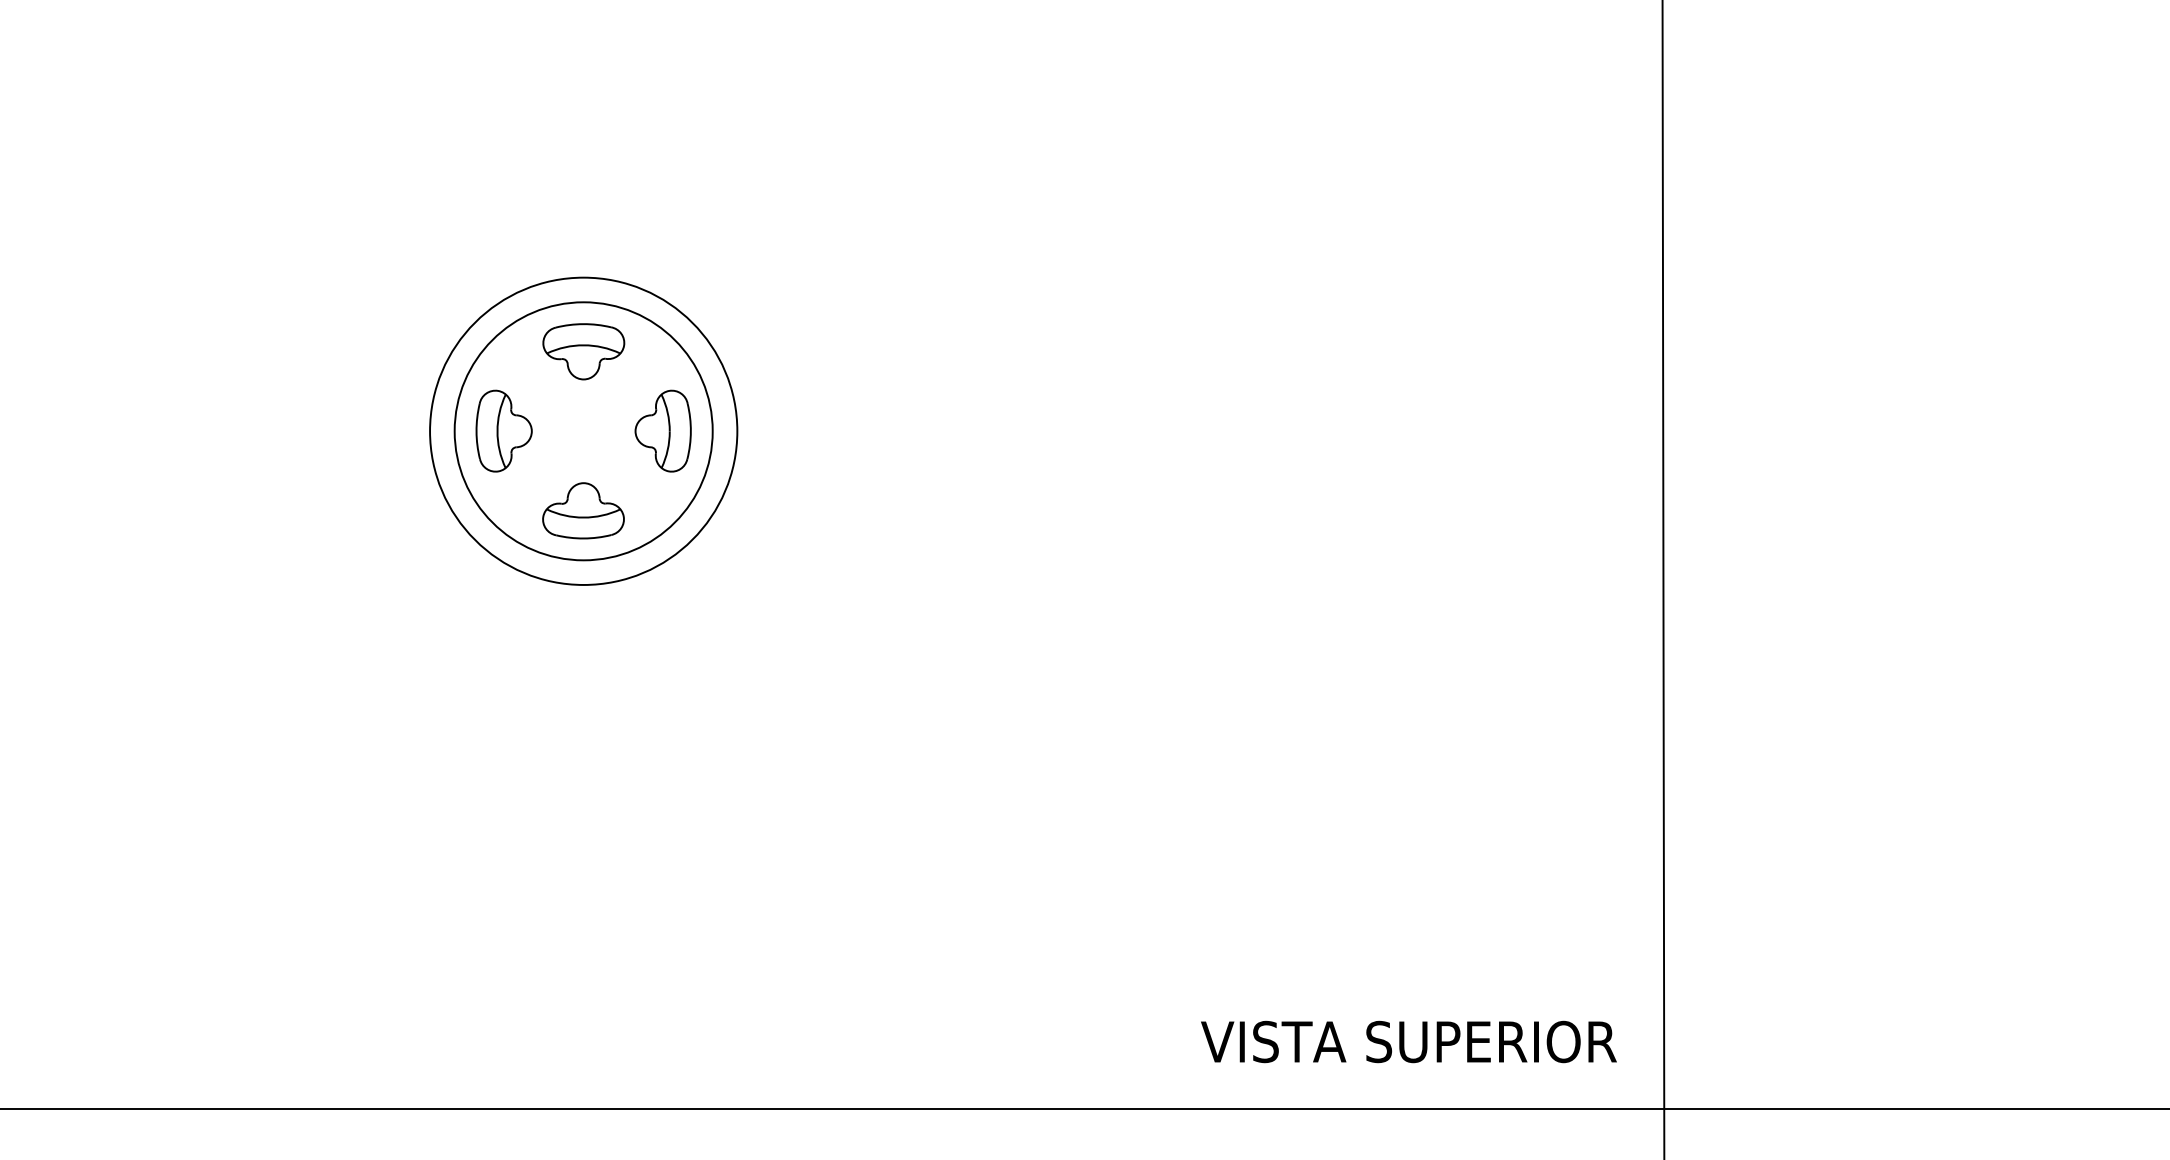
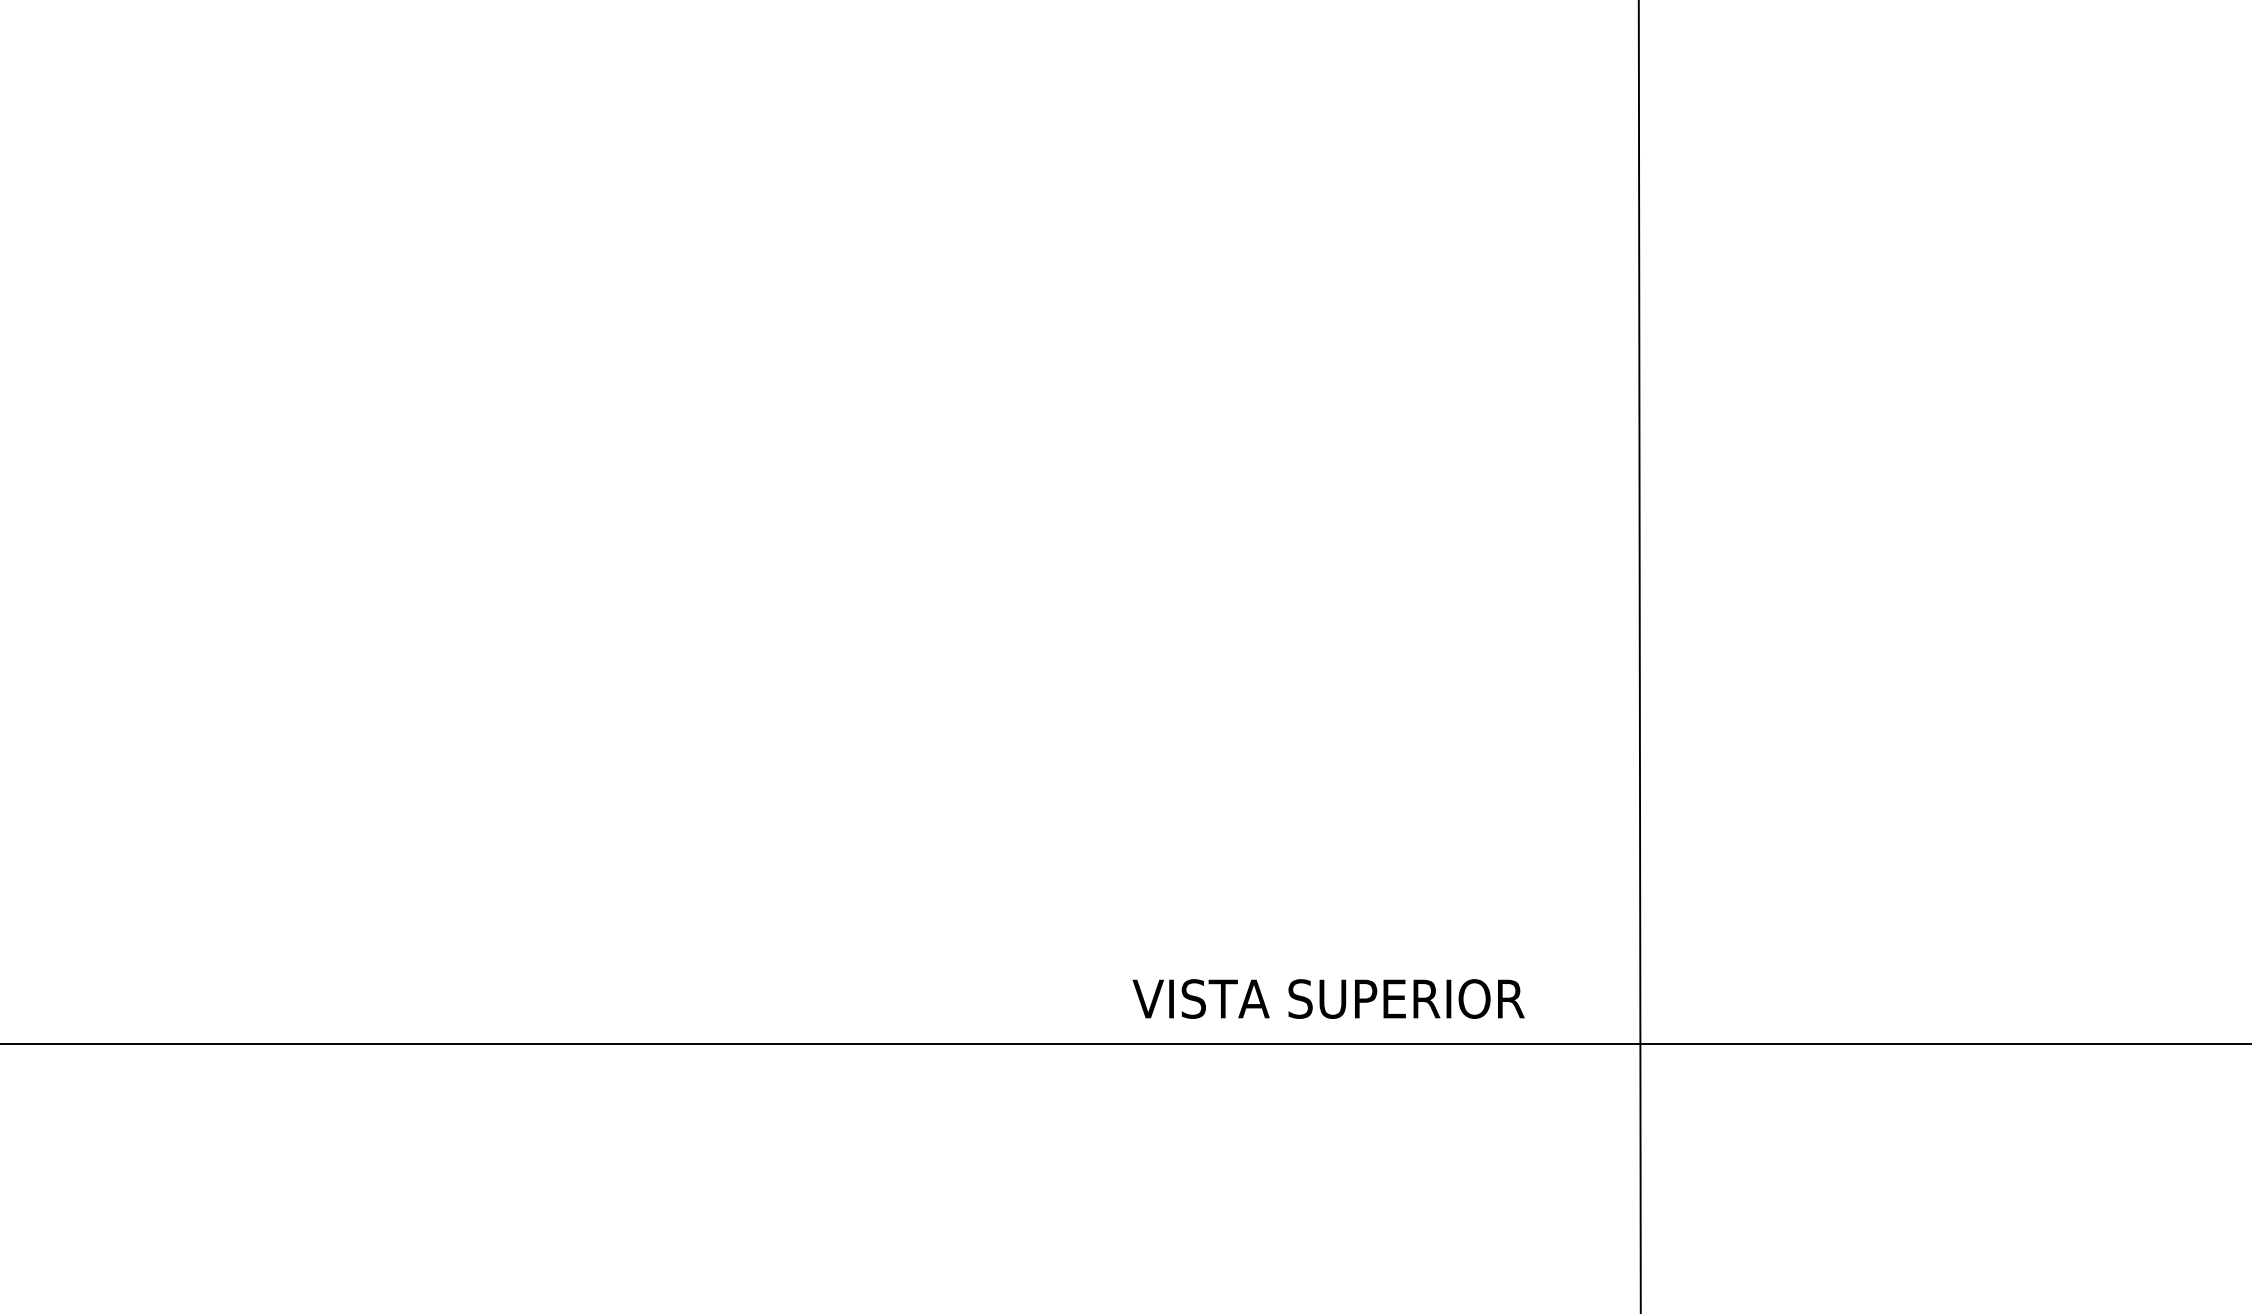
part: (583, 430) -> (621, 404), removed
text: (1408, 1041) -> (1328, 998), moved

